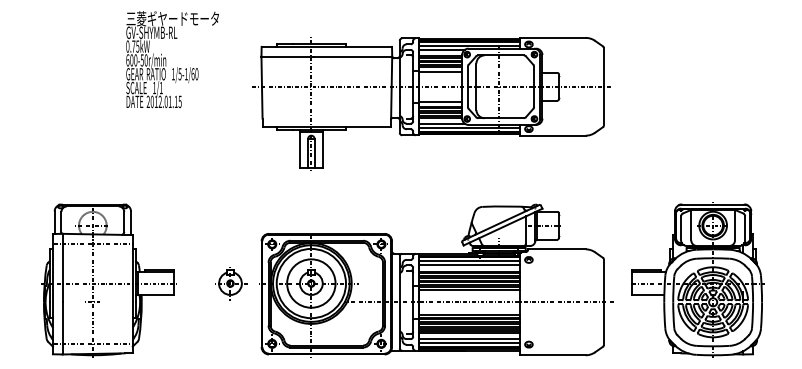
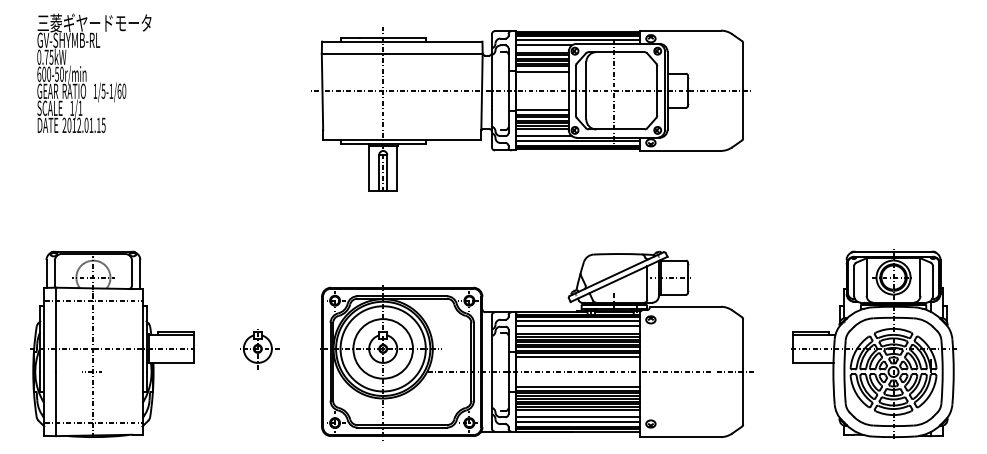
text: (172, 59) -> (94, 73), moved
part: (431, 103) -> (531, 111), moved
part: (697, 279) -> (874, 343), moved
part: (108, 280) -> (112, 345), moved
part: (231, 283) -> (259, 348), moved

